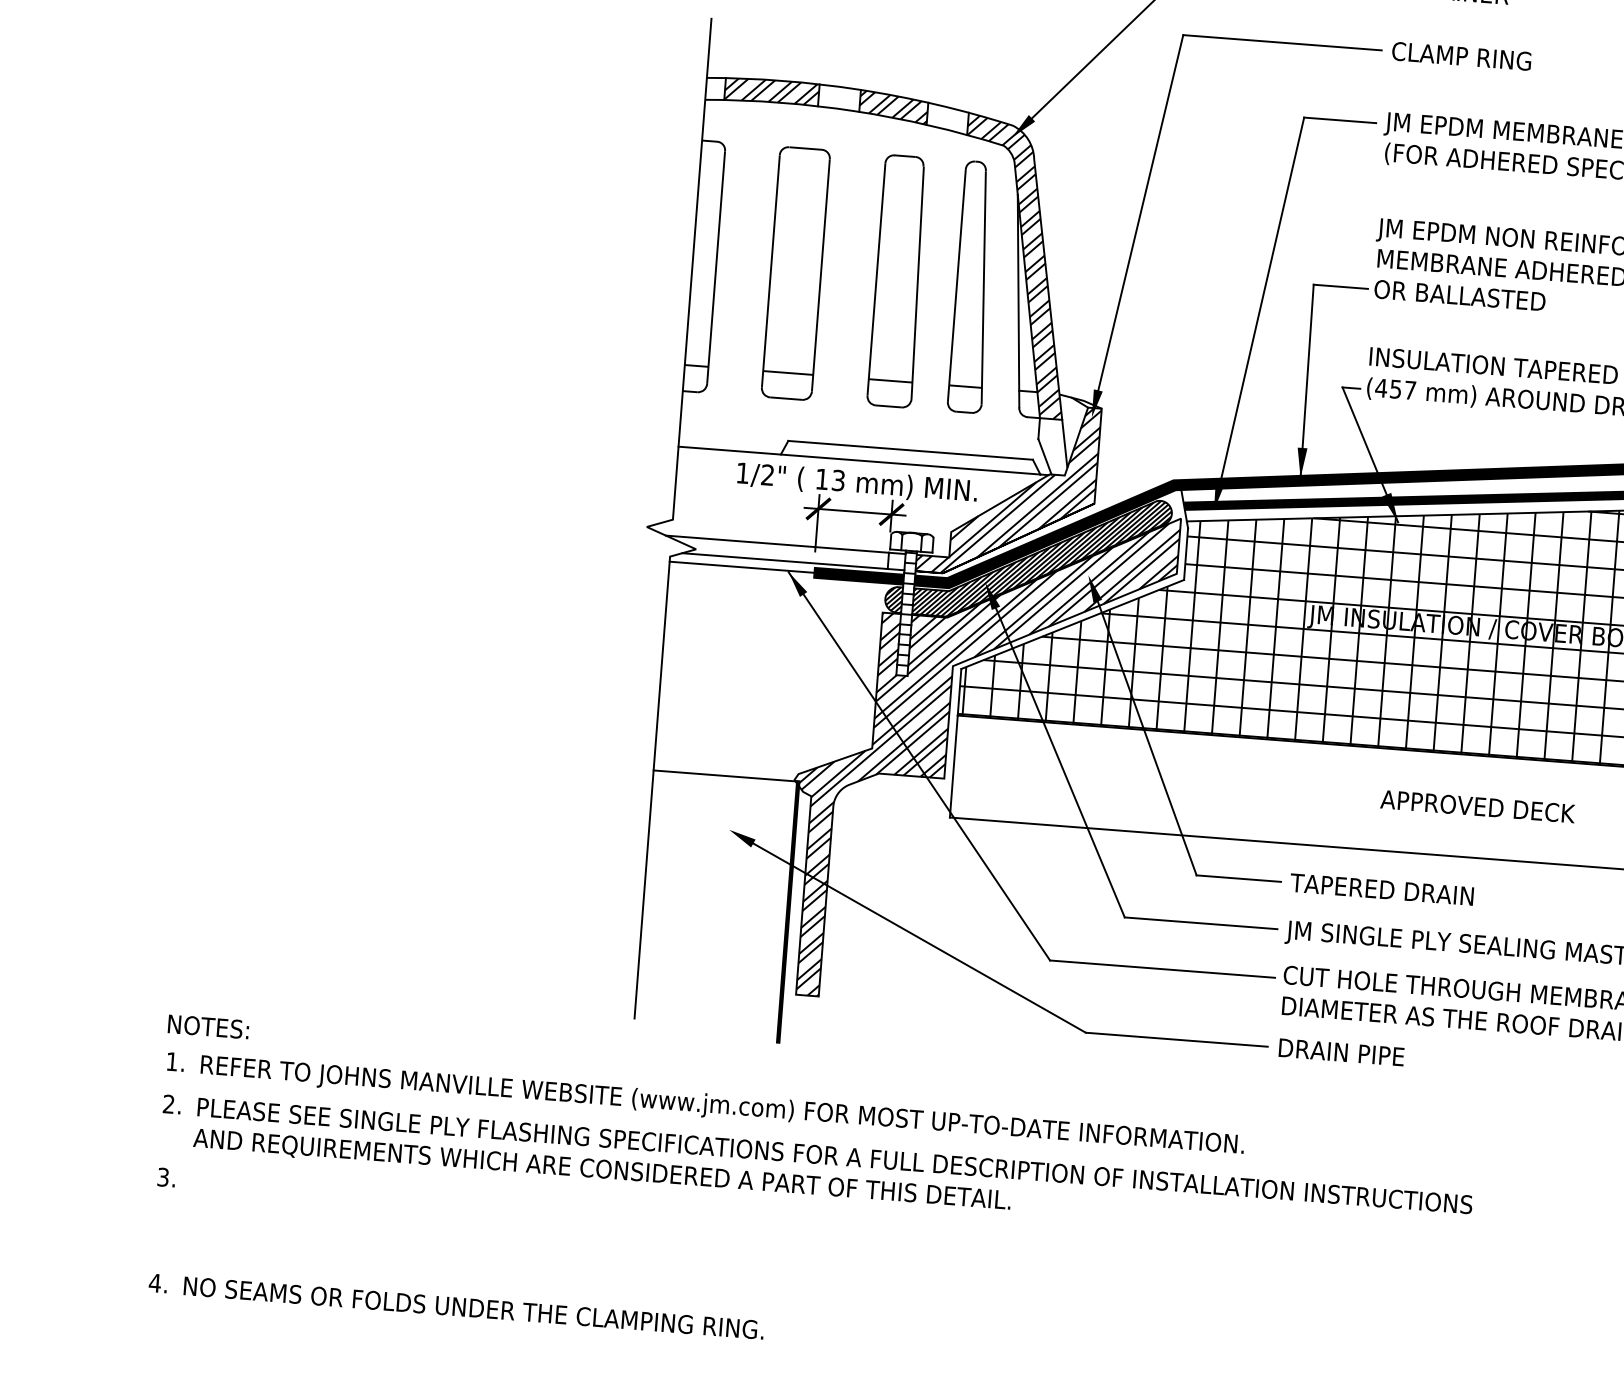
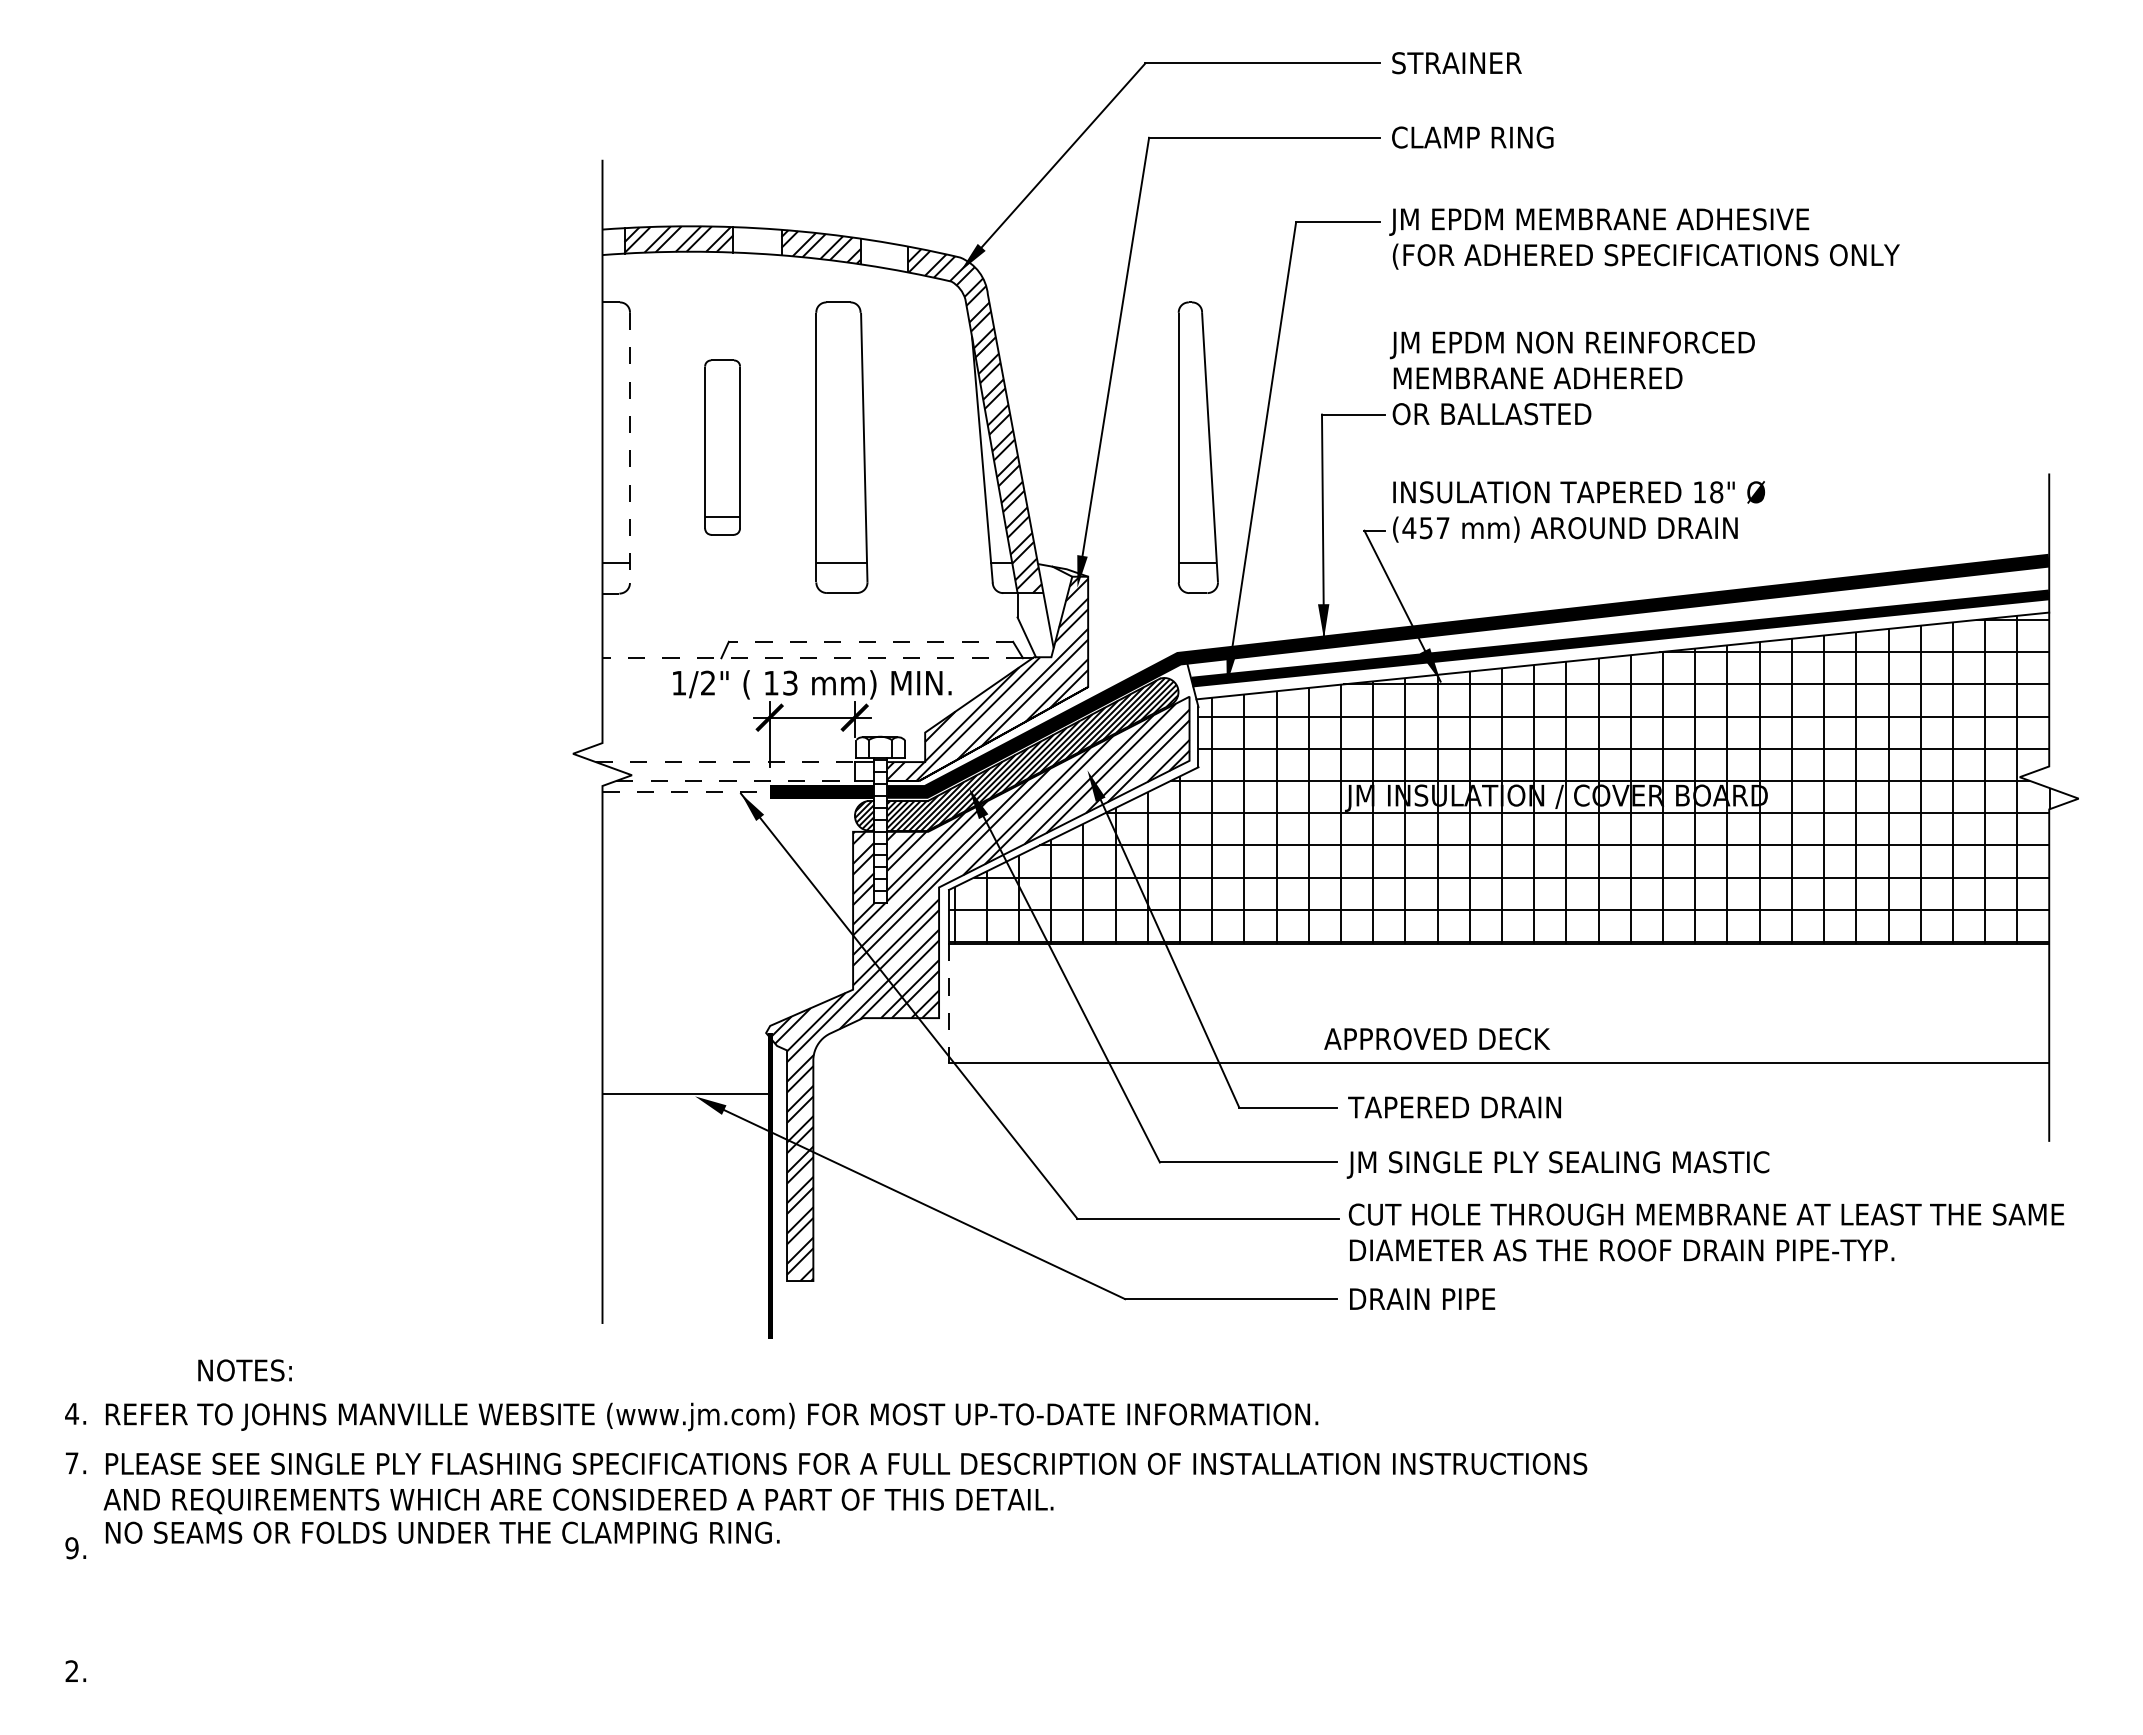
line: (715, 268) -> (629, 448), solid -> dashed
part: (795, 273) -> (722, 447), size x0.6
part: (972, 286) -> (1197, 447), moved
line: (910, 450) -> (870, 641), solid -> dashed
line: (859, 460) -> (812, 658), solid -> dashed
line: (777, 544) -> (725, 762), solid -> dashed
line: (785, 560) -> (736, 780), solid -> dashed
line: (744, 567) -> (689, 791), solid -> dashed
line: (954, 766) -> (949, 1003), solid -> dashed
line: (725, 775) -> (686, 1093), moved
text: (1477, 806) -> (1436, 1039), moved
text: (208, 1026) -> (244, 1370), moved
text: (171, 1061) -> (71, 1413), 1. -> 4.
text: (168, 1104) -> (71, 1463), 2. -> 7.
text: (162, 1177) -> (71, 1548), 3. -> 9.
text: (154, 1282) -> (71, 1670), 4. -> 2.
text: (473, 1307) -> (442, 1532), moved

